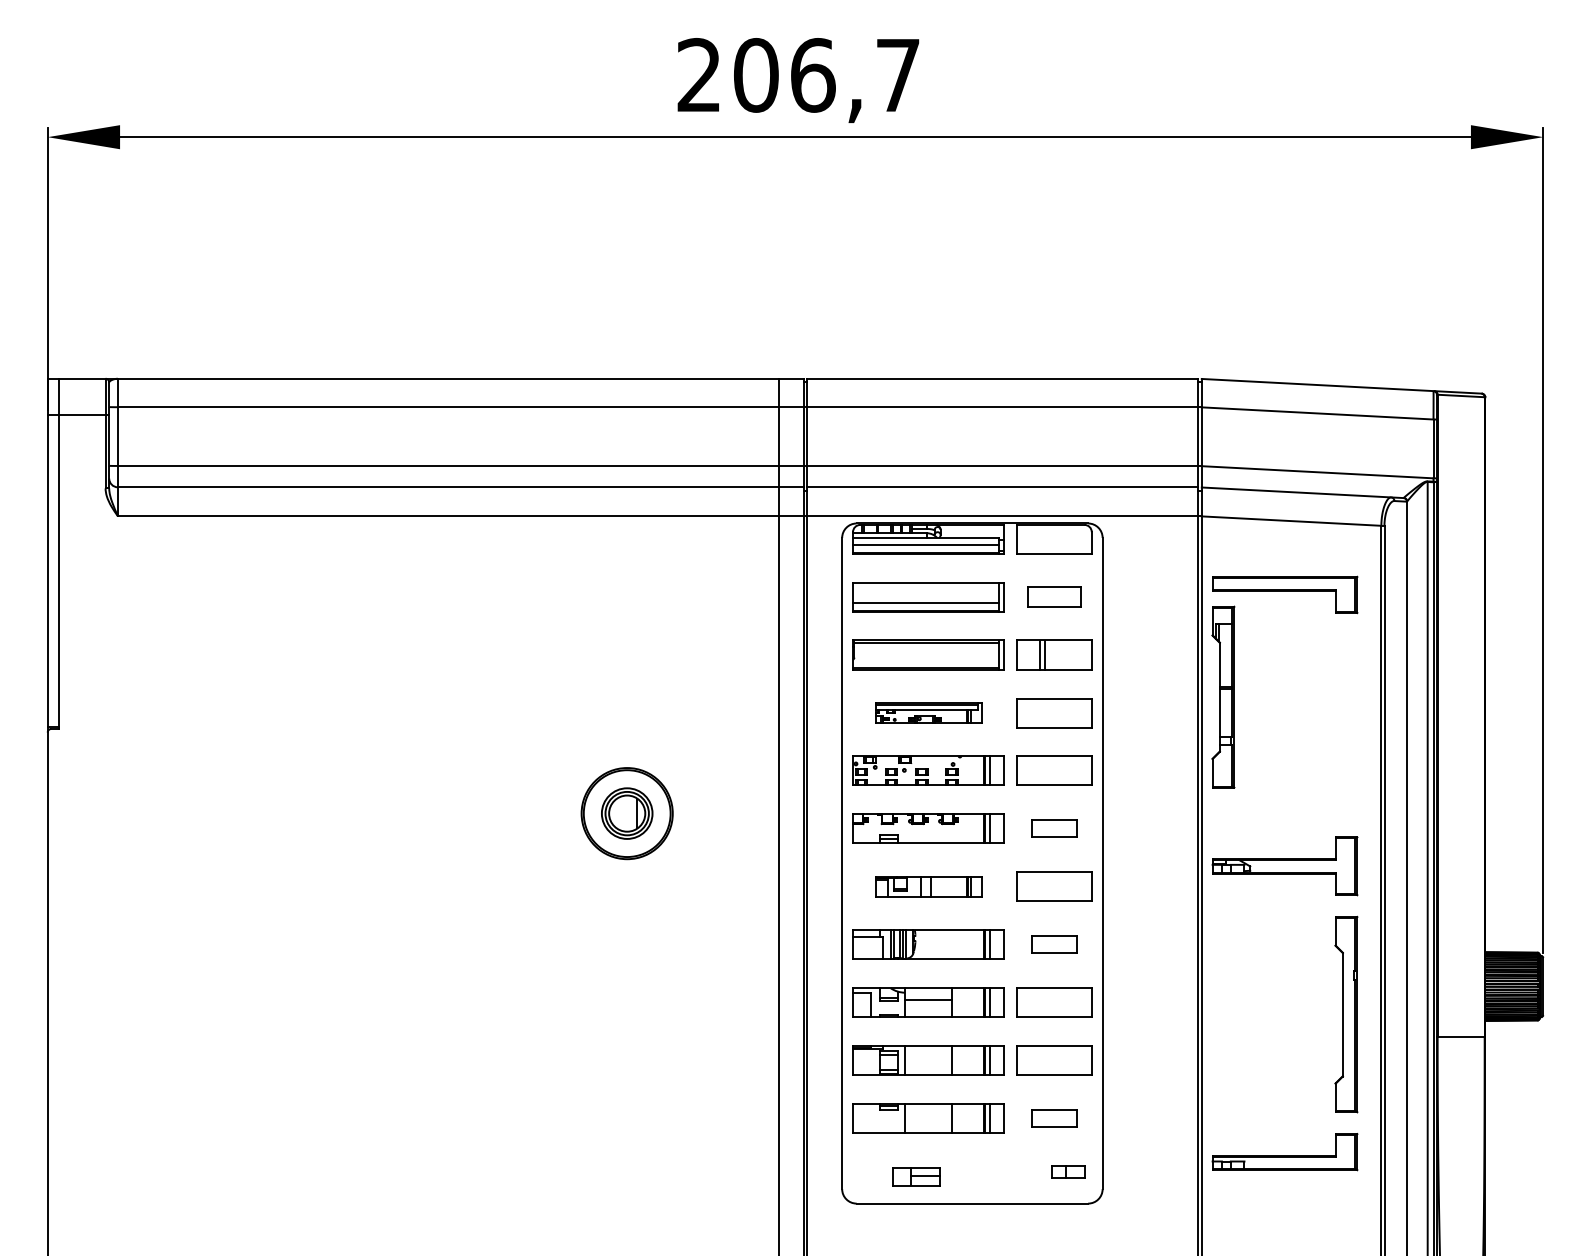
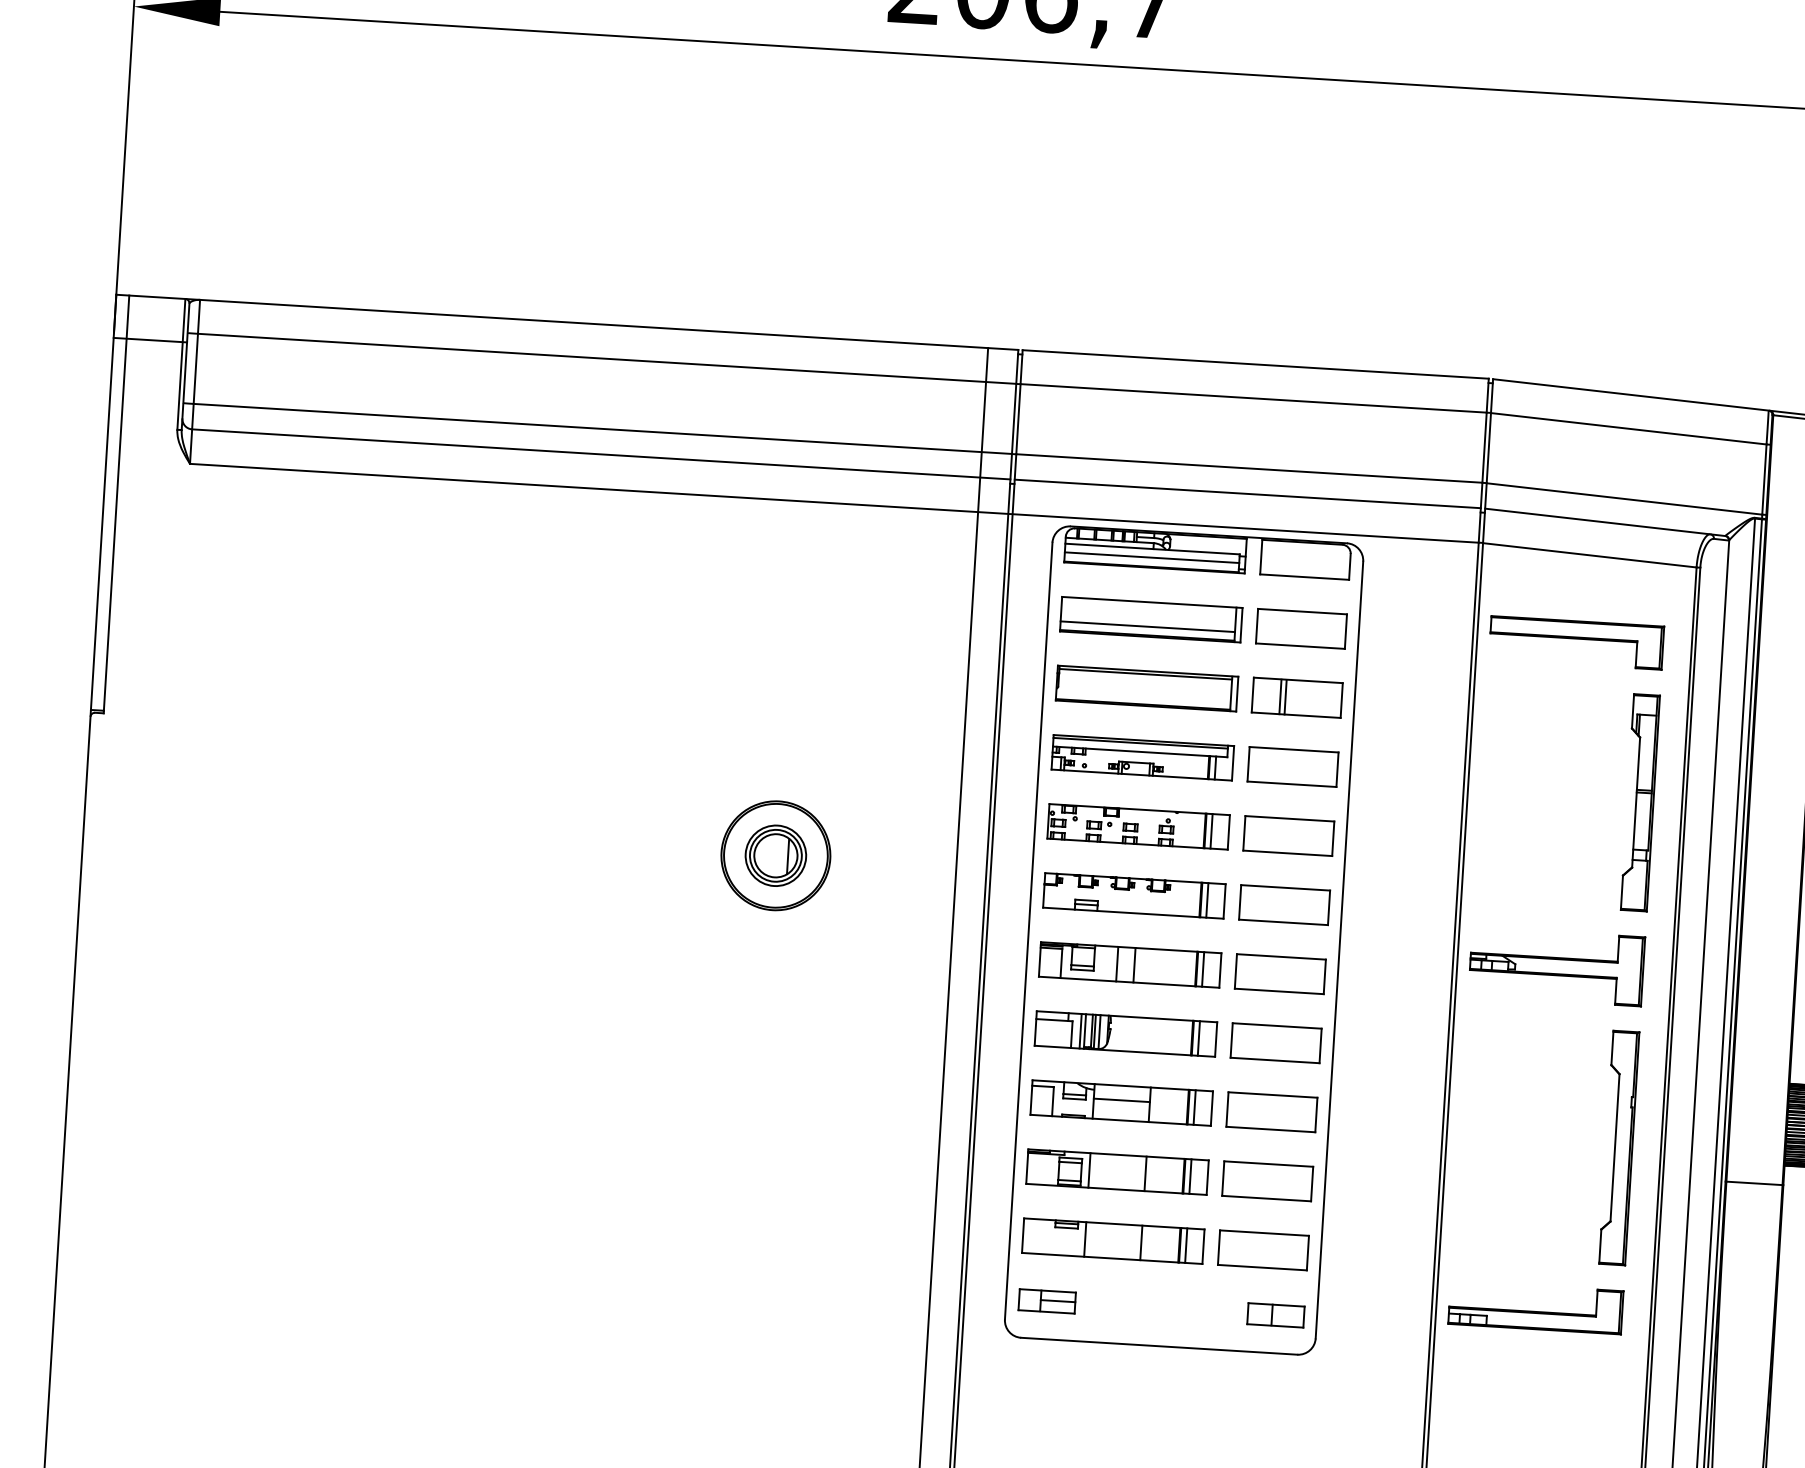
part: (1054, 597) -> (1301, 629), size x1.43
part: (1223, 696) -> (1640, 801), moved
part: (928, 713) -> (1142, 758), size x1.43
part: (1054, 828) -> (1284, 904), size x1.67
part: (928, 886) -> (1130, 964), size x1.43
part: (1054, 944) -> (1276, 1043), size x1.67
part: (1054, 1118) -> (1263, 1250), size x1.67
part: (1068, 1171) -> (1276, 1314), size x1.43
part: (916, 1176) -> (1047, 1300), moved

